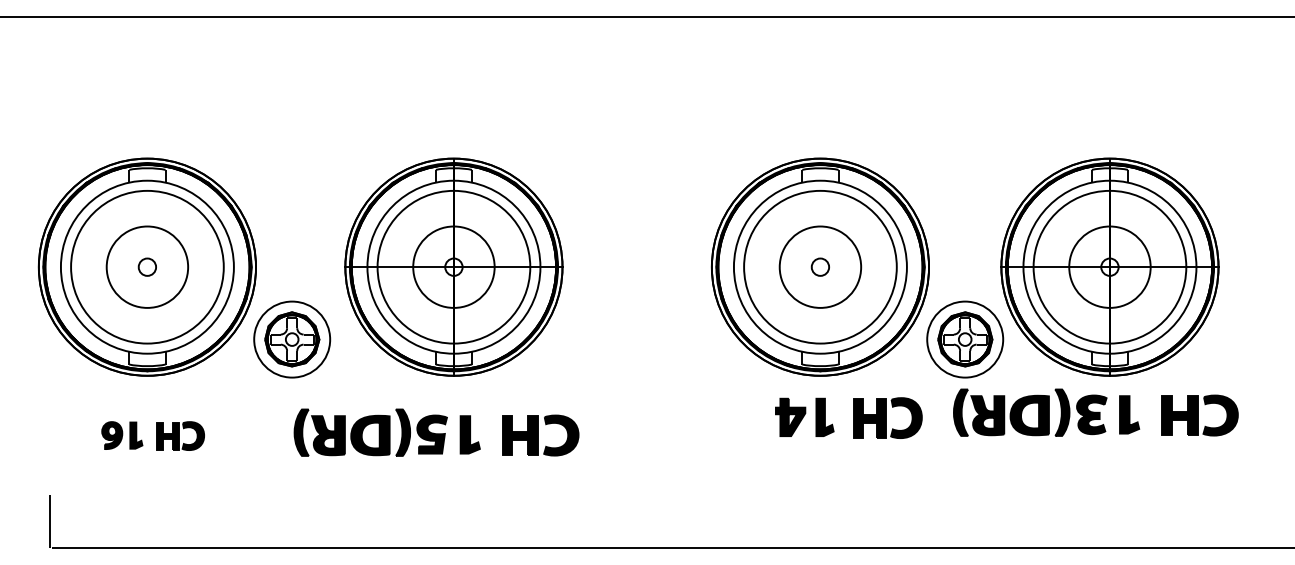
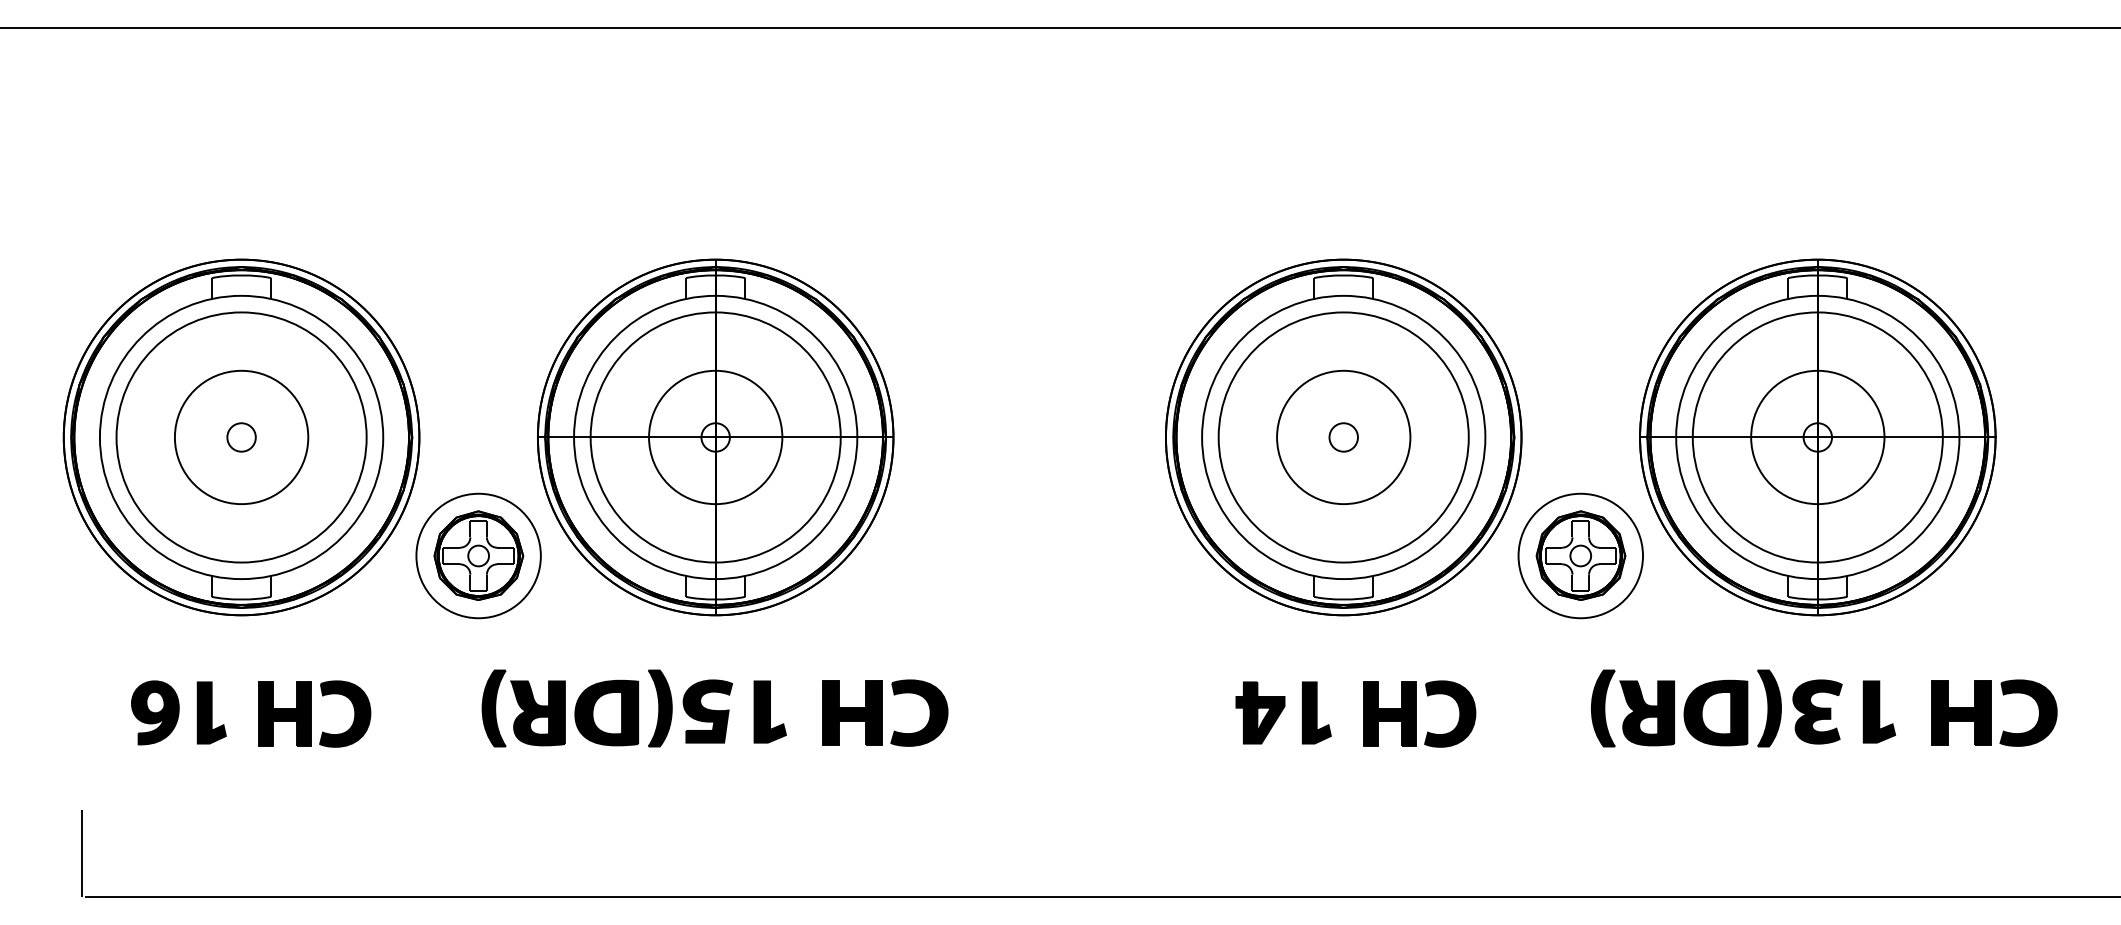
part: (453, 266) -> (714, 436), moved
part: (1095, 412) -> (1823, 708), moved
part: (848, 417) -> (1355, 713), moved
part: (152, 435) -> (249, 713), size x1.43

